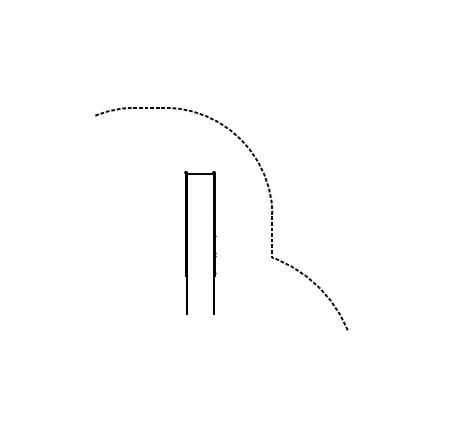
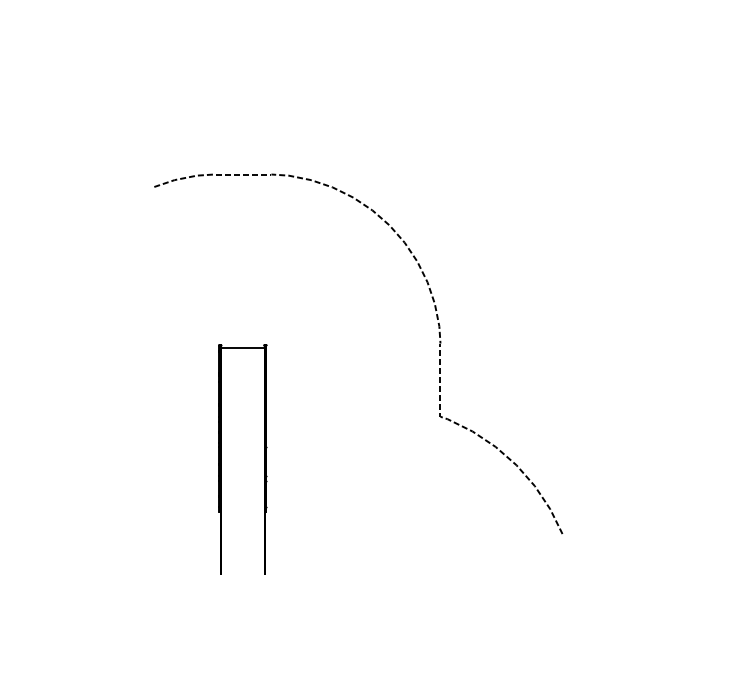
part: (187, 242) -> (222, 458), moved

